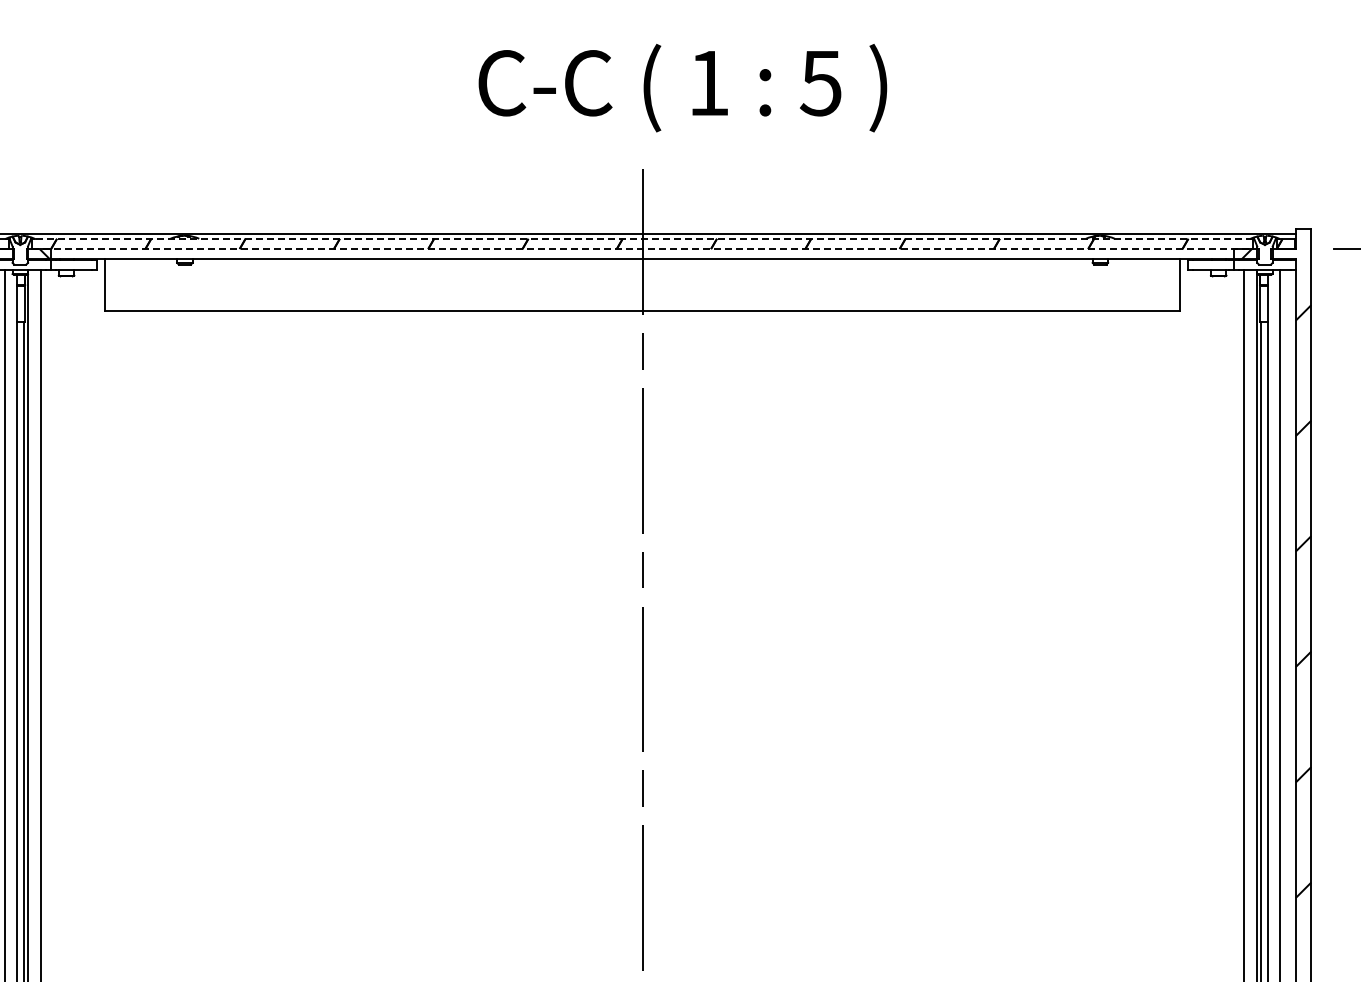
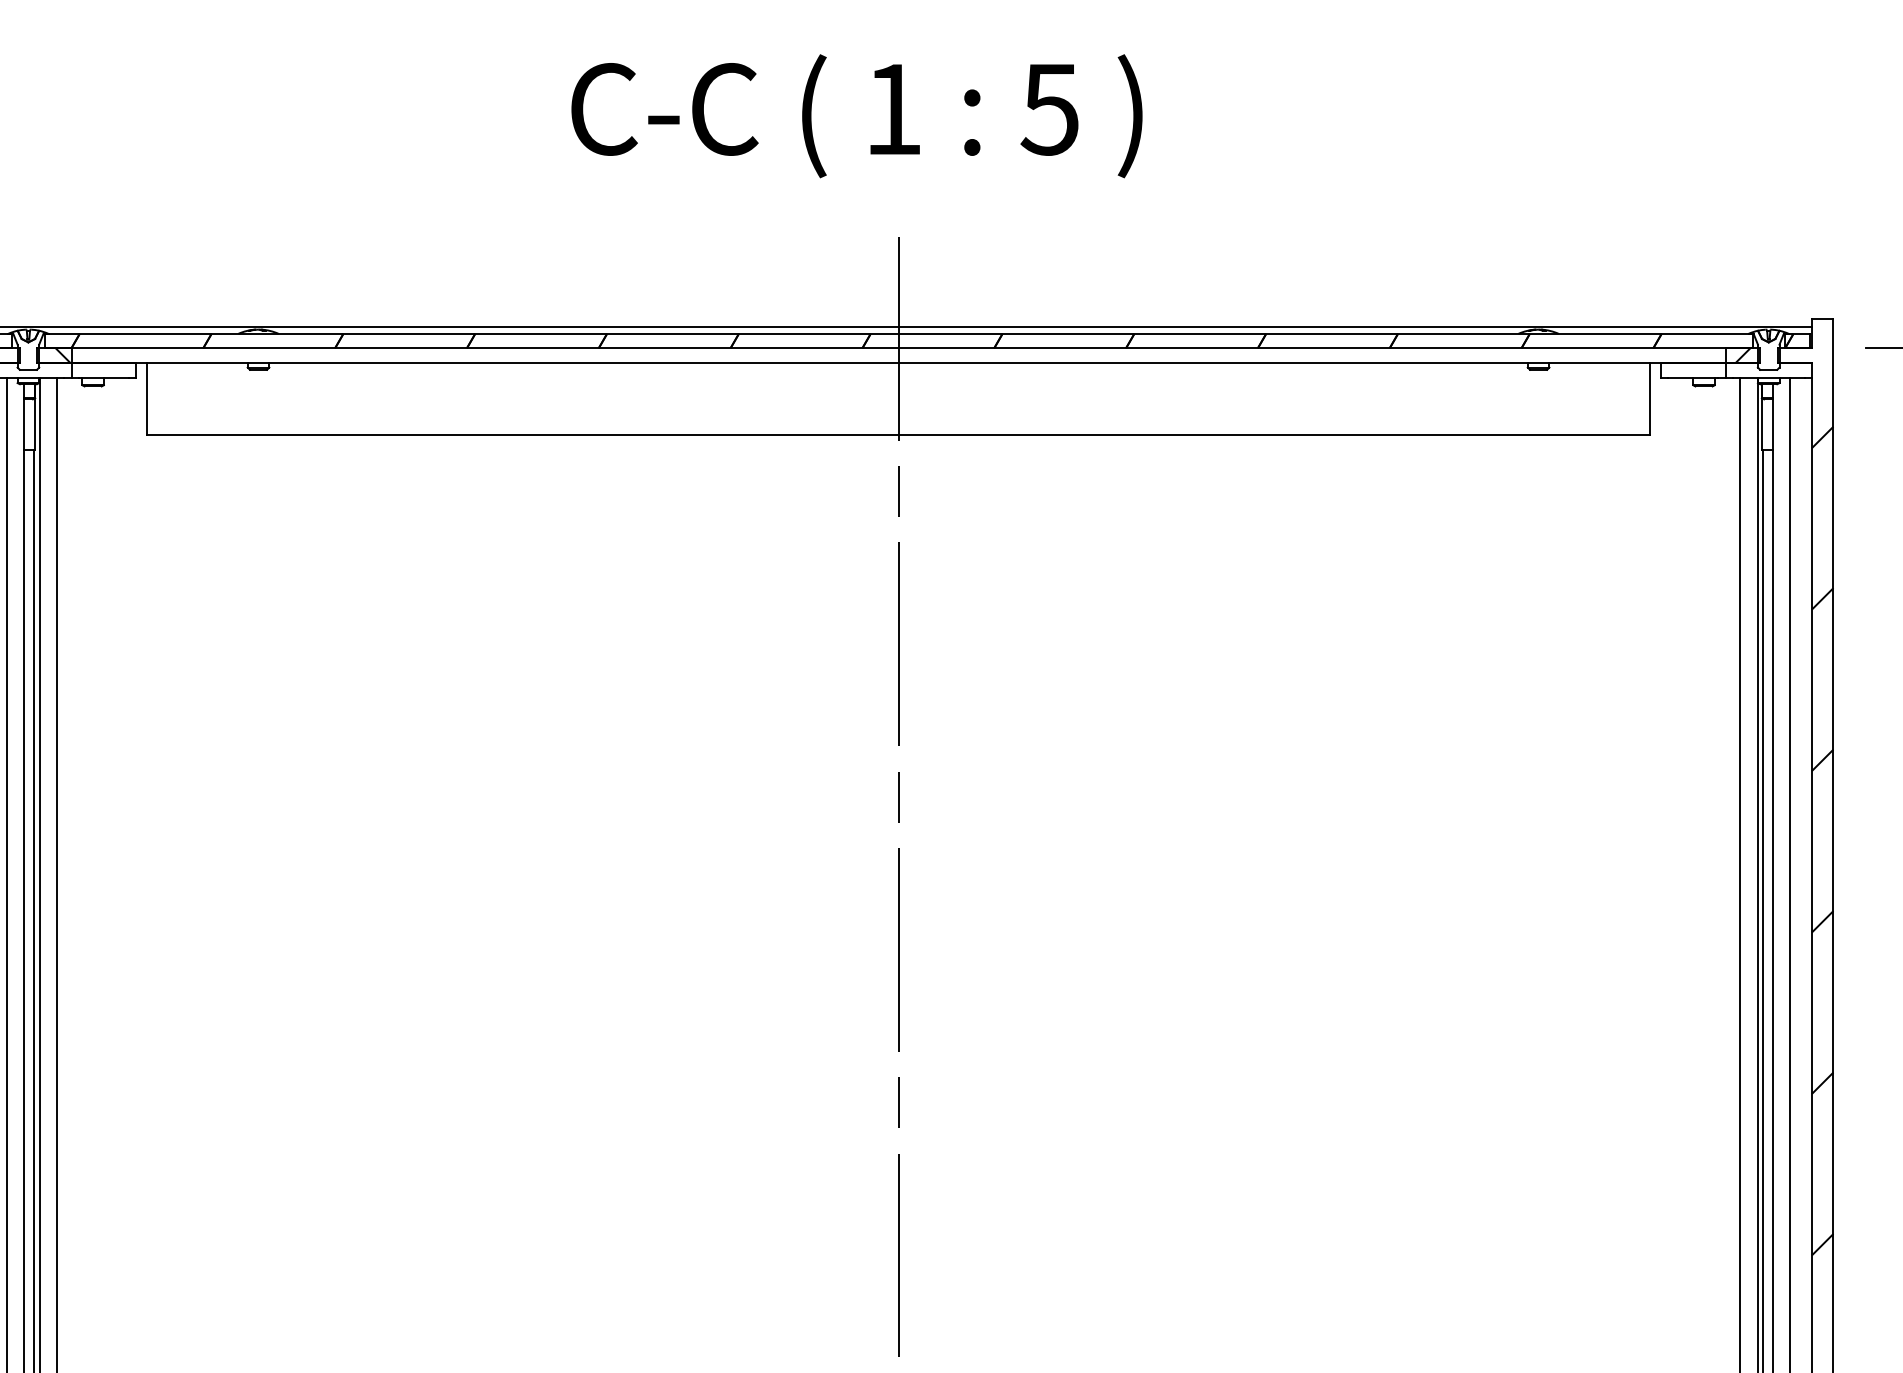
text: (682, 88) -> (856, 116), moved
line: (642, 238) -> (898, 333), dashed -> solid
line: (642, 249) -> (898, 348), dashed -> solid

